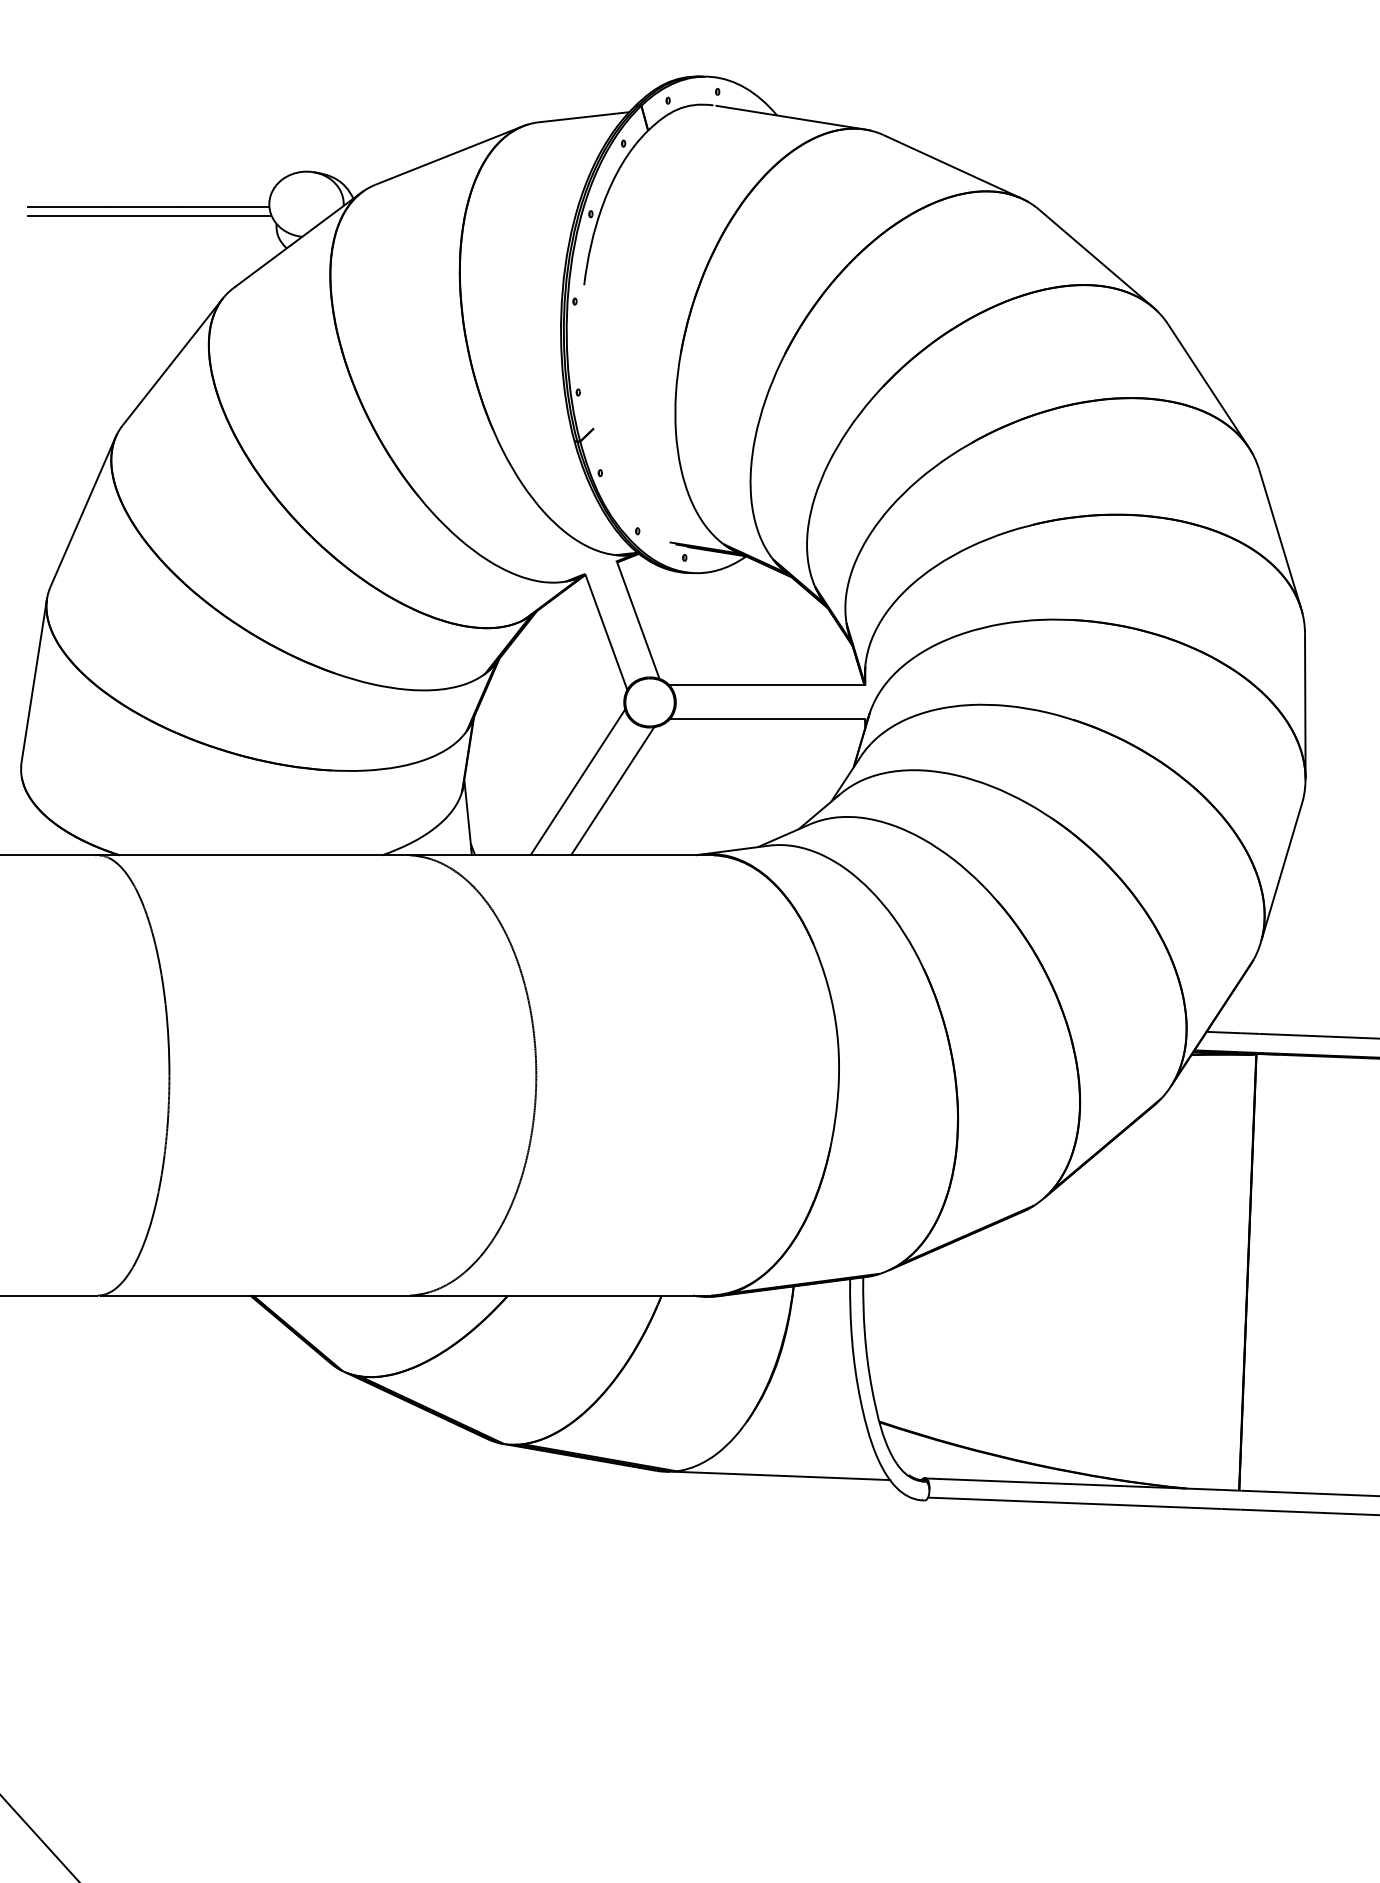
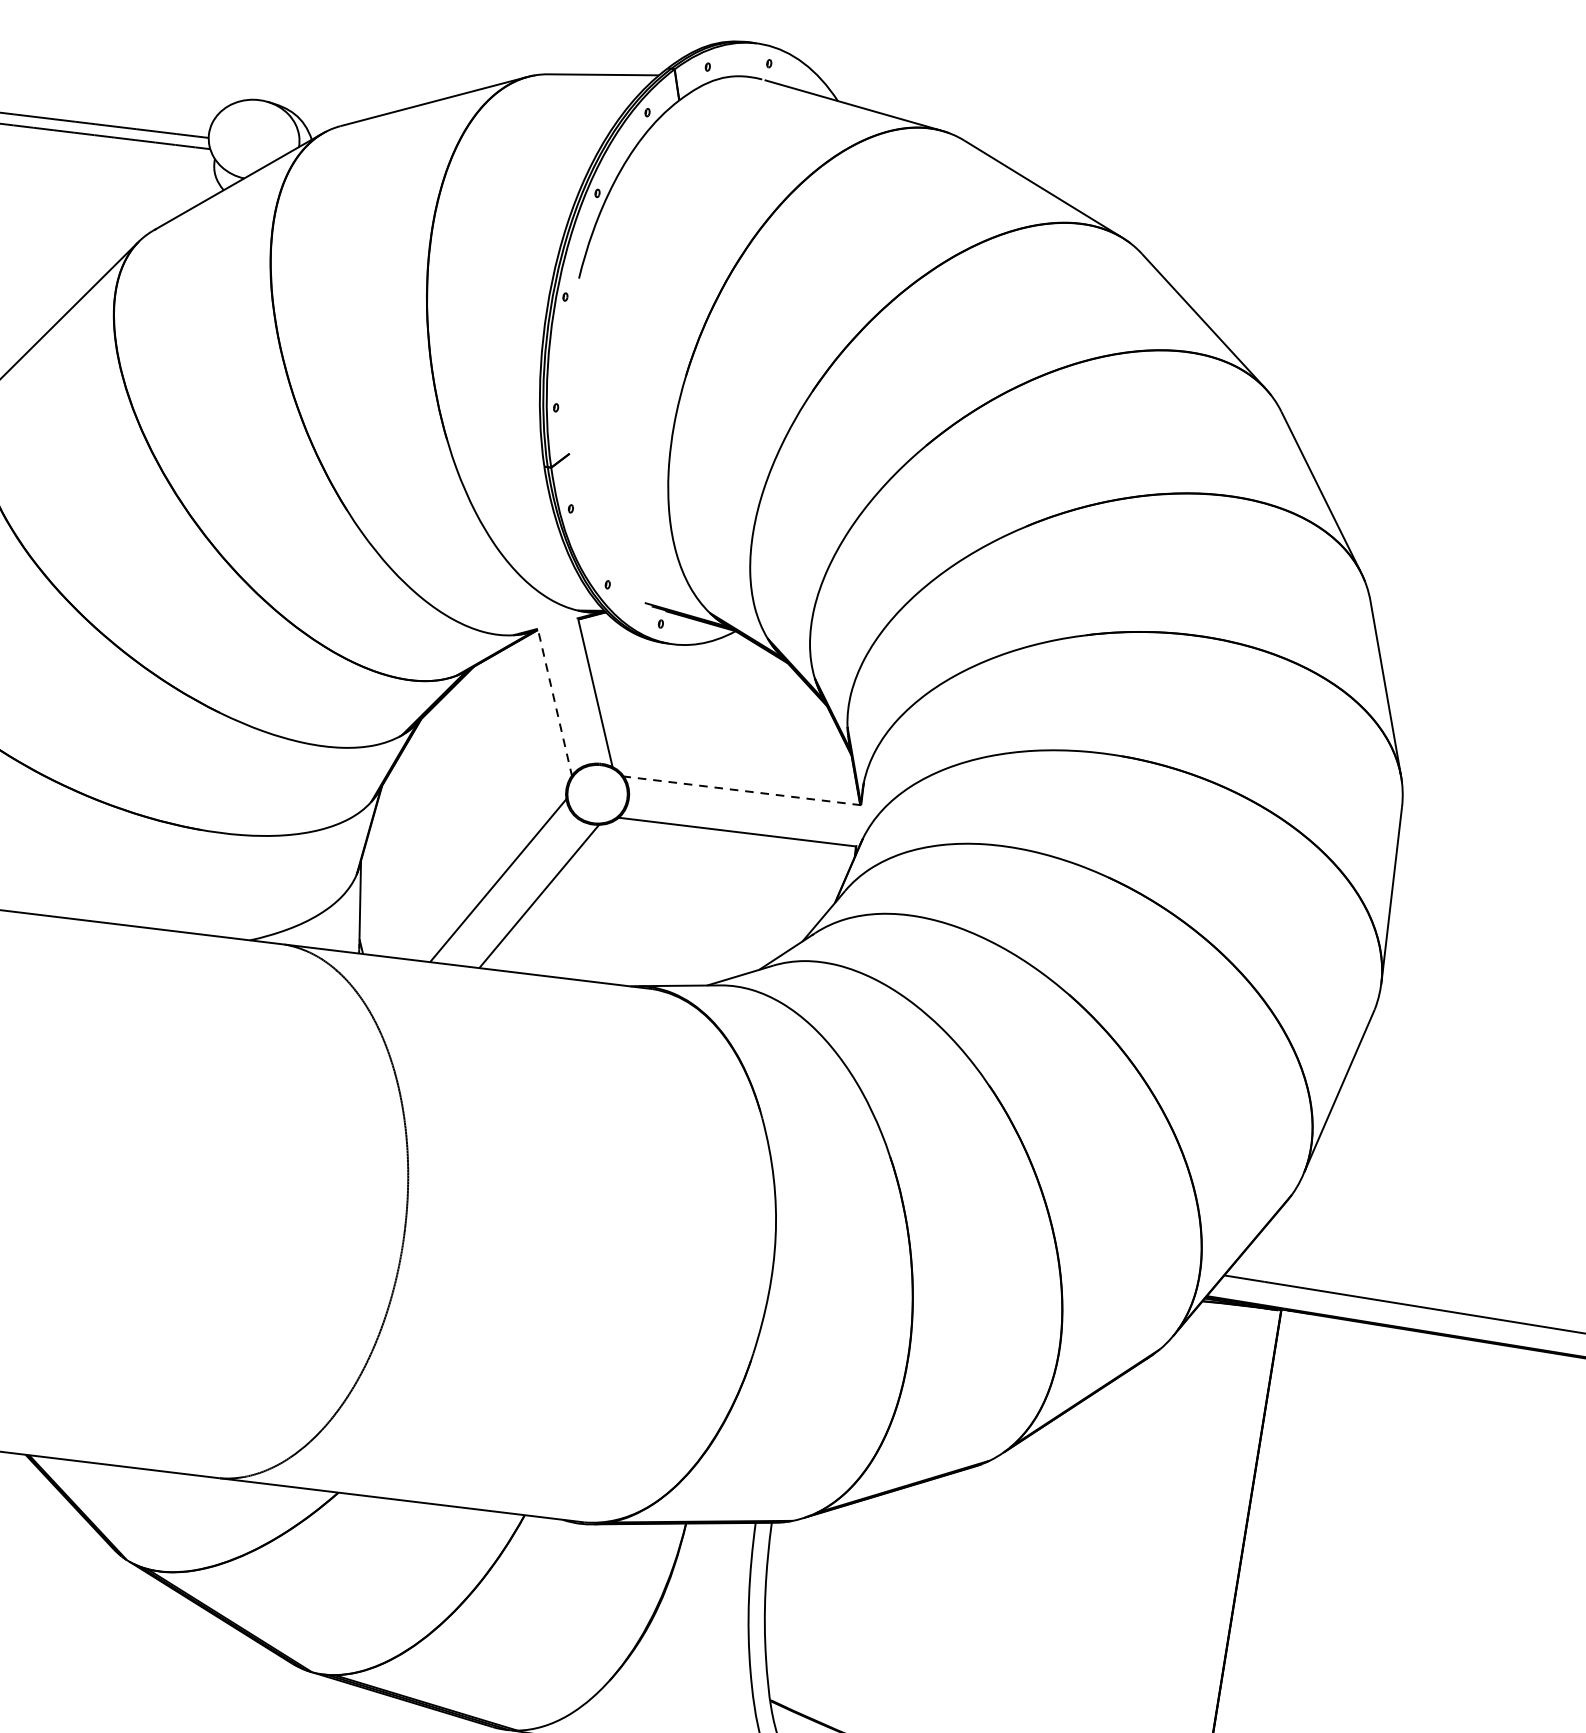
line: (606, 631) -> (555, 701), solid -> dashed
line: (767, 685) -> (742, 790), solid -> dashed

